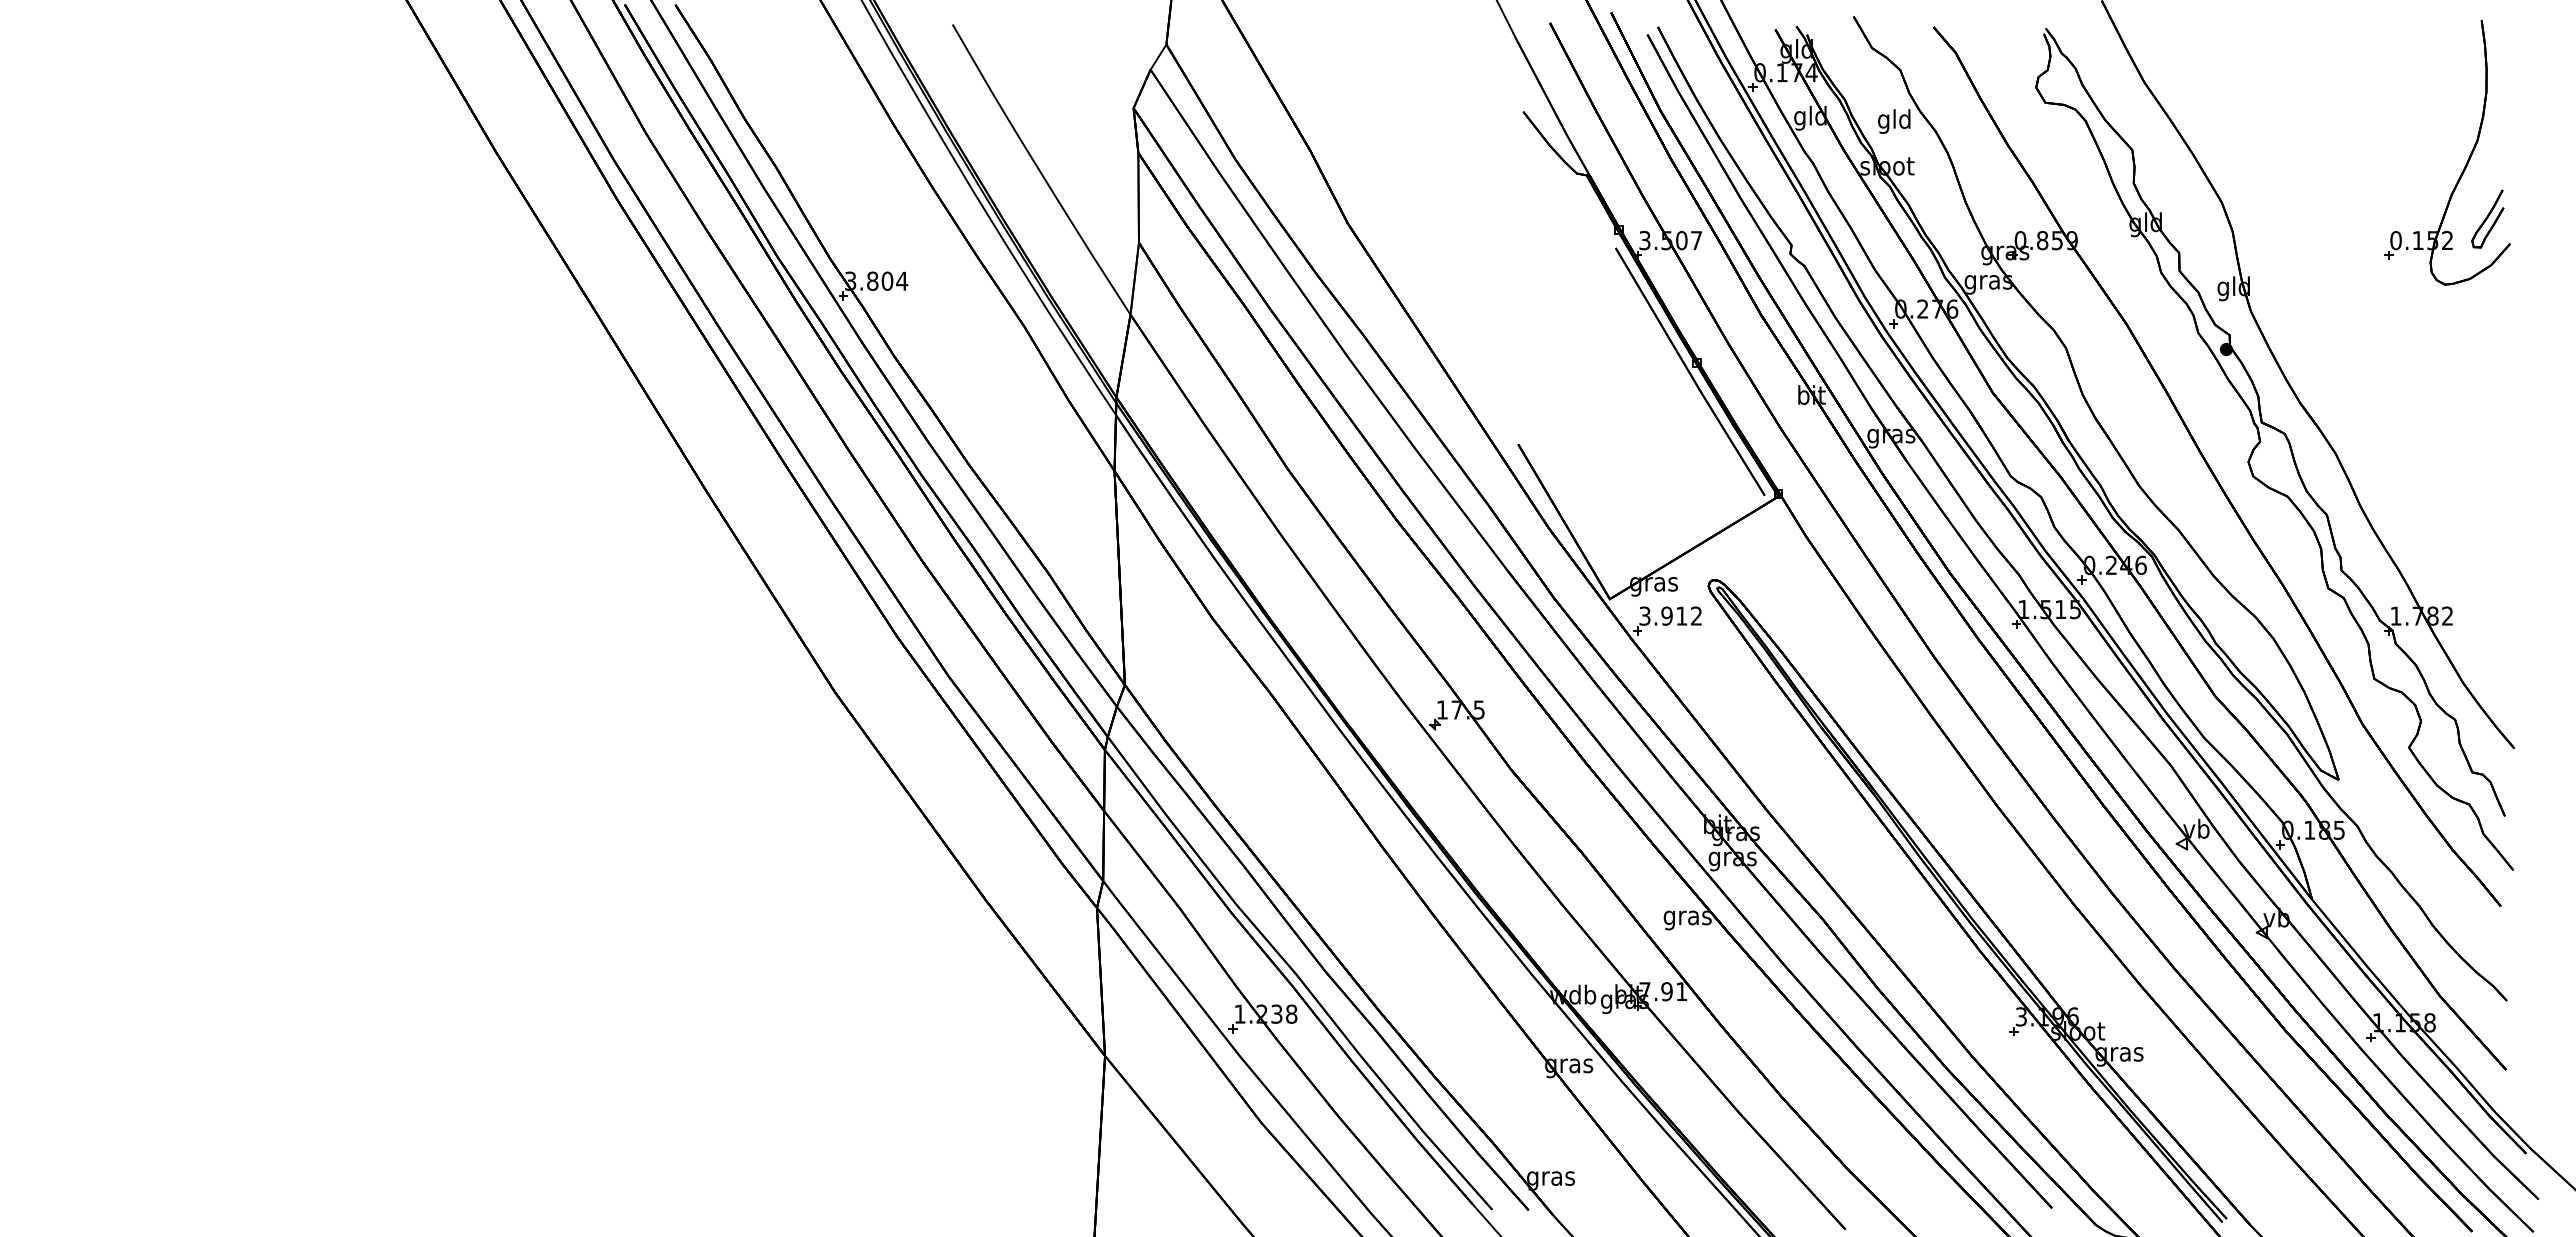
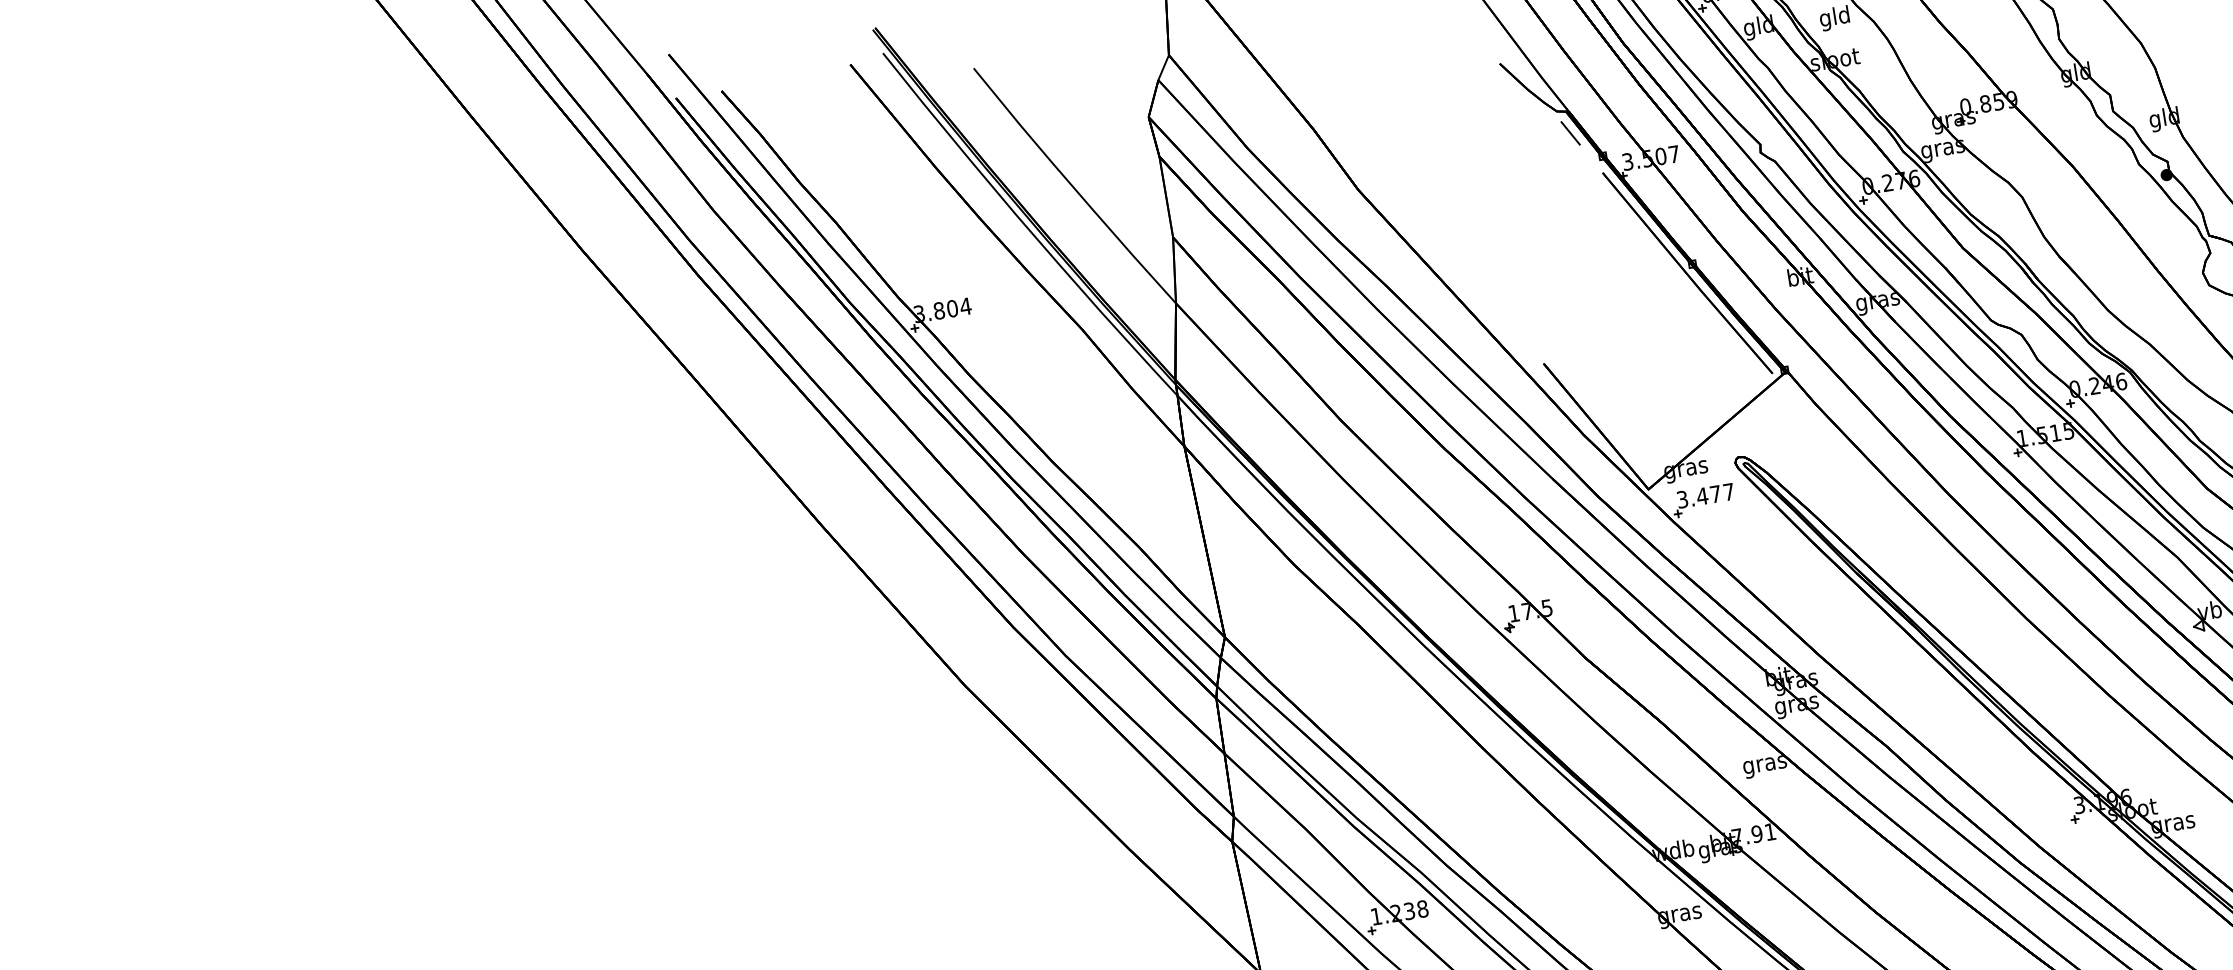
line: (1587, 199) -> (1570, 133), added
text: (1680, 615) -> (1714, 493), 3.912 -> 3.477

